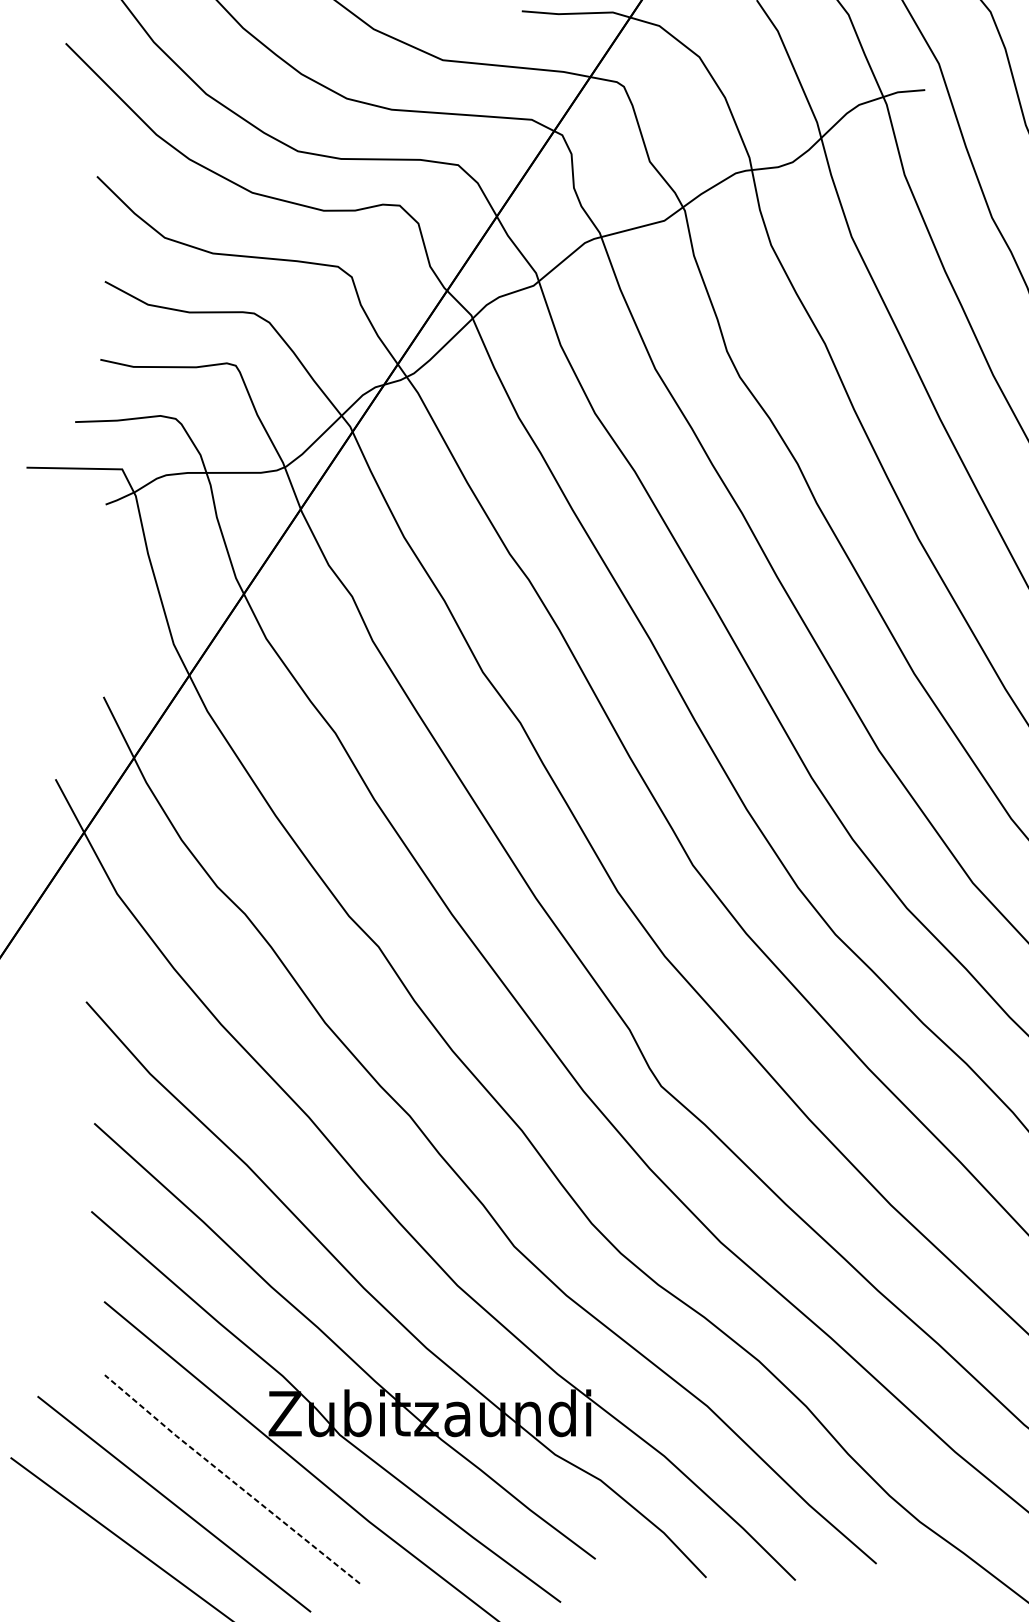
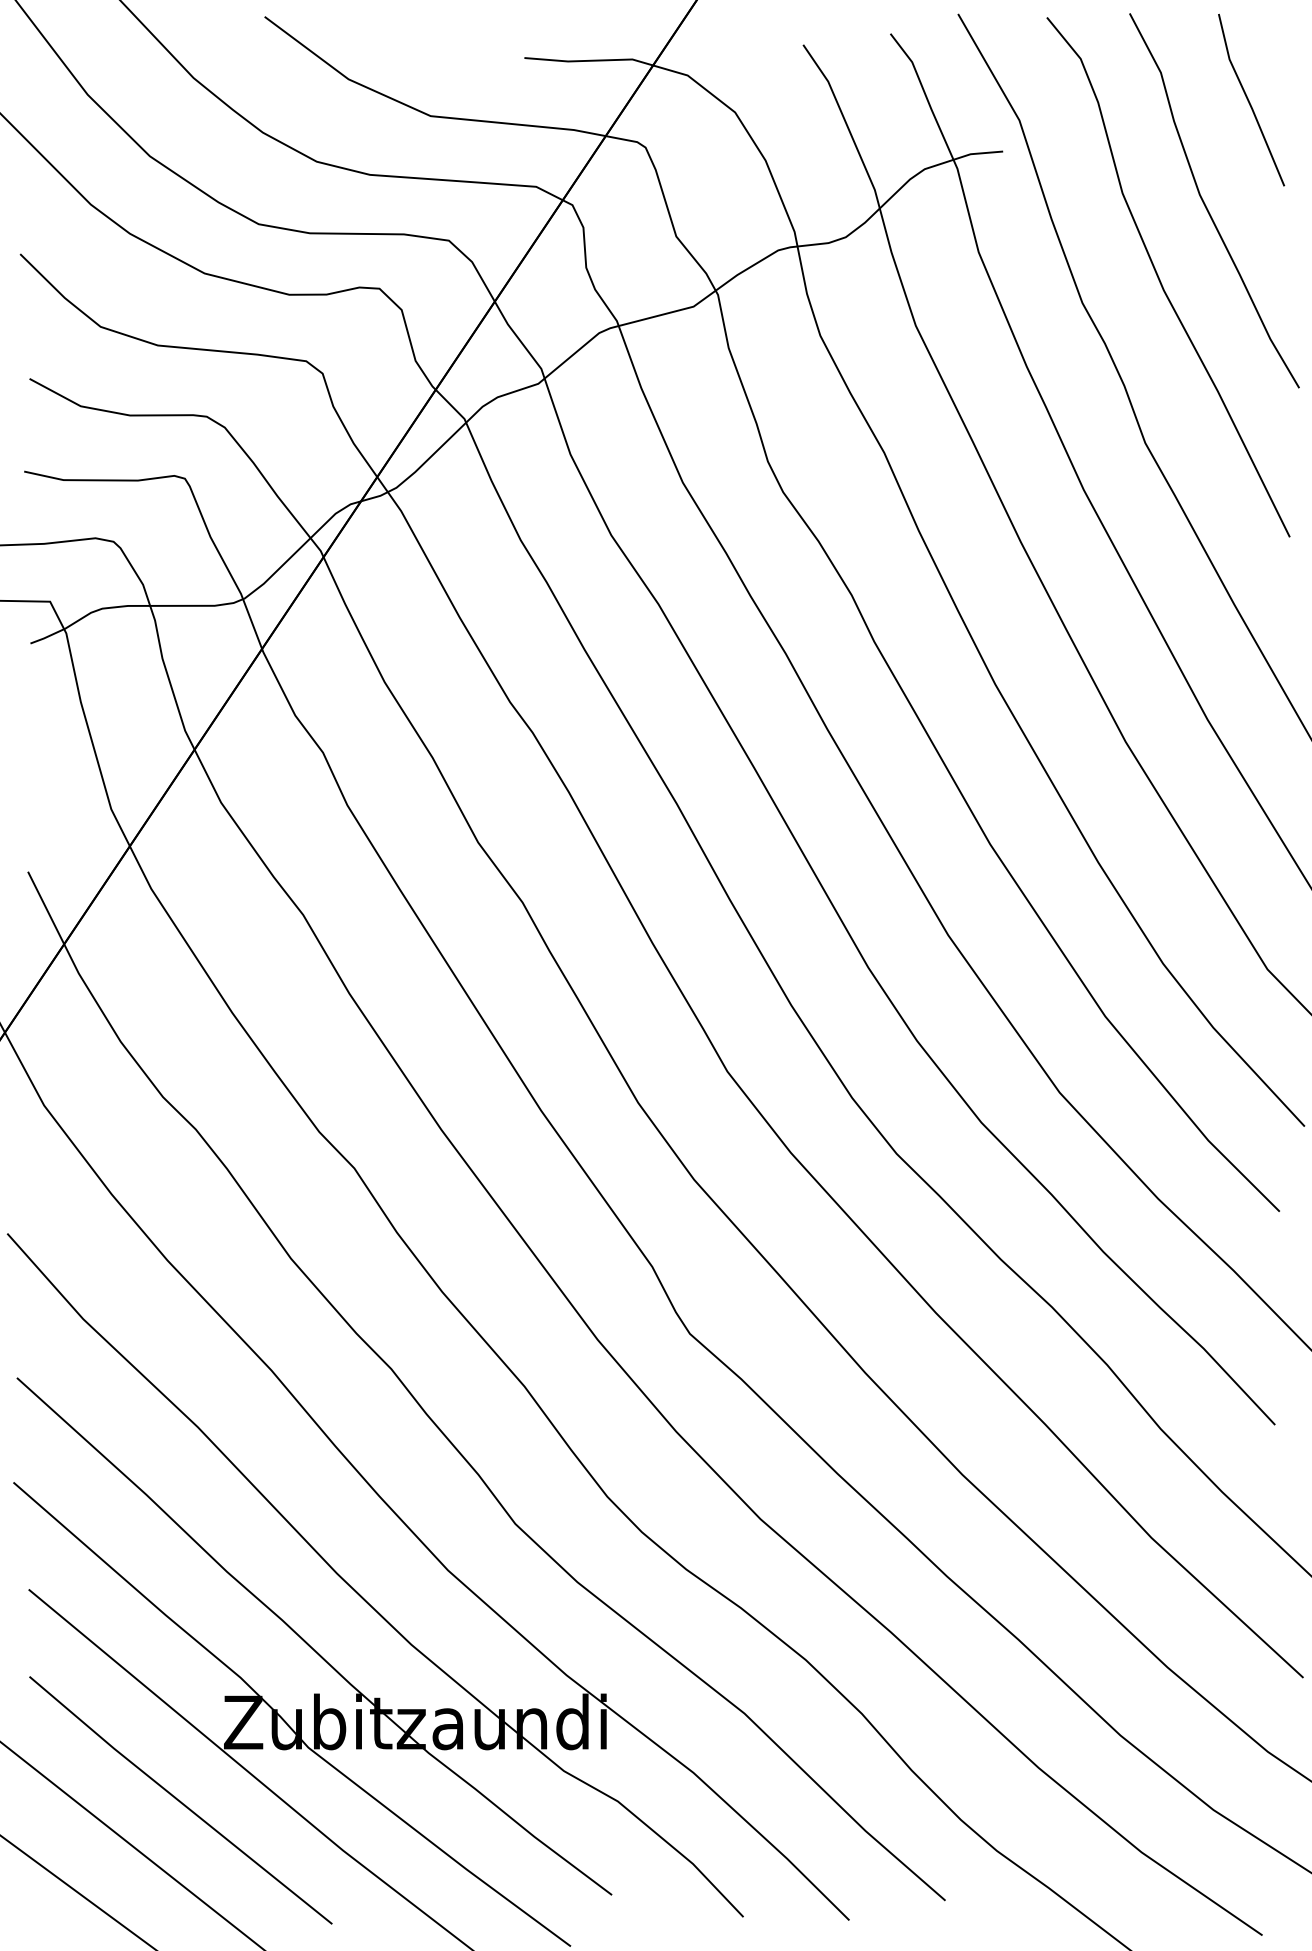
line: (231, 1480) -> (179, 1801), dashed -> solid

